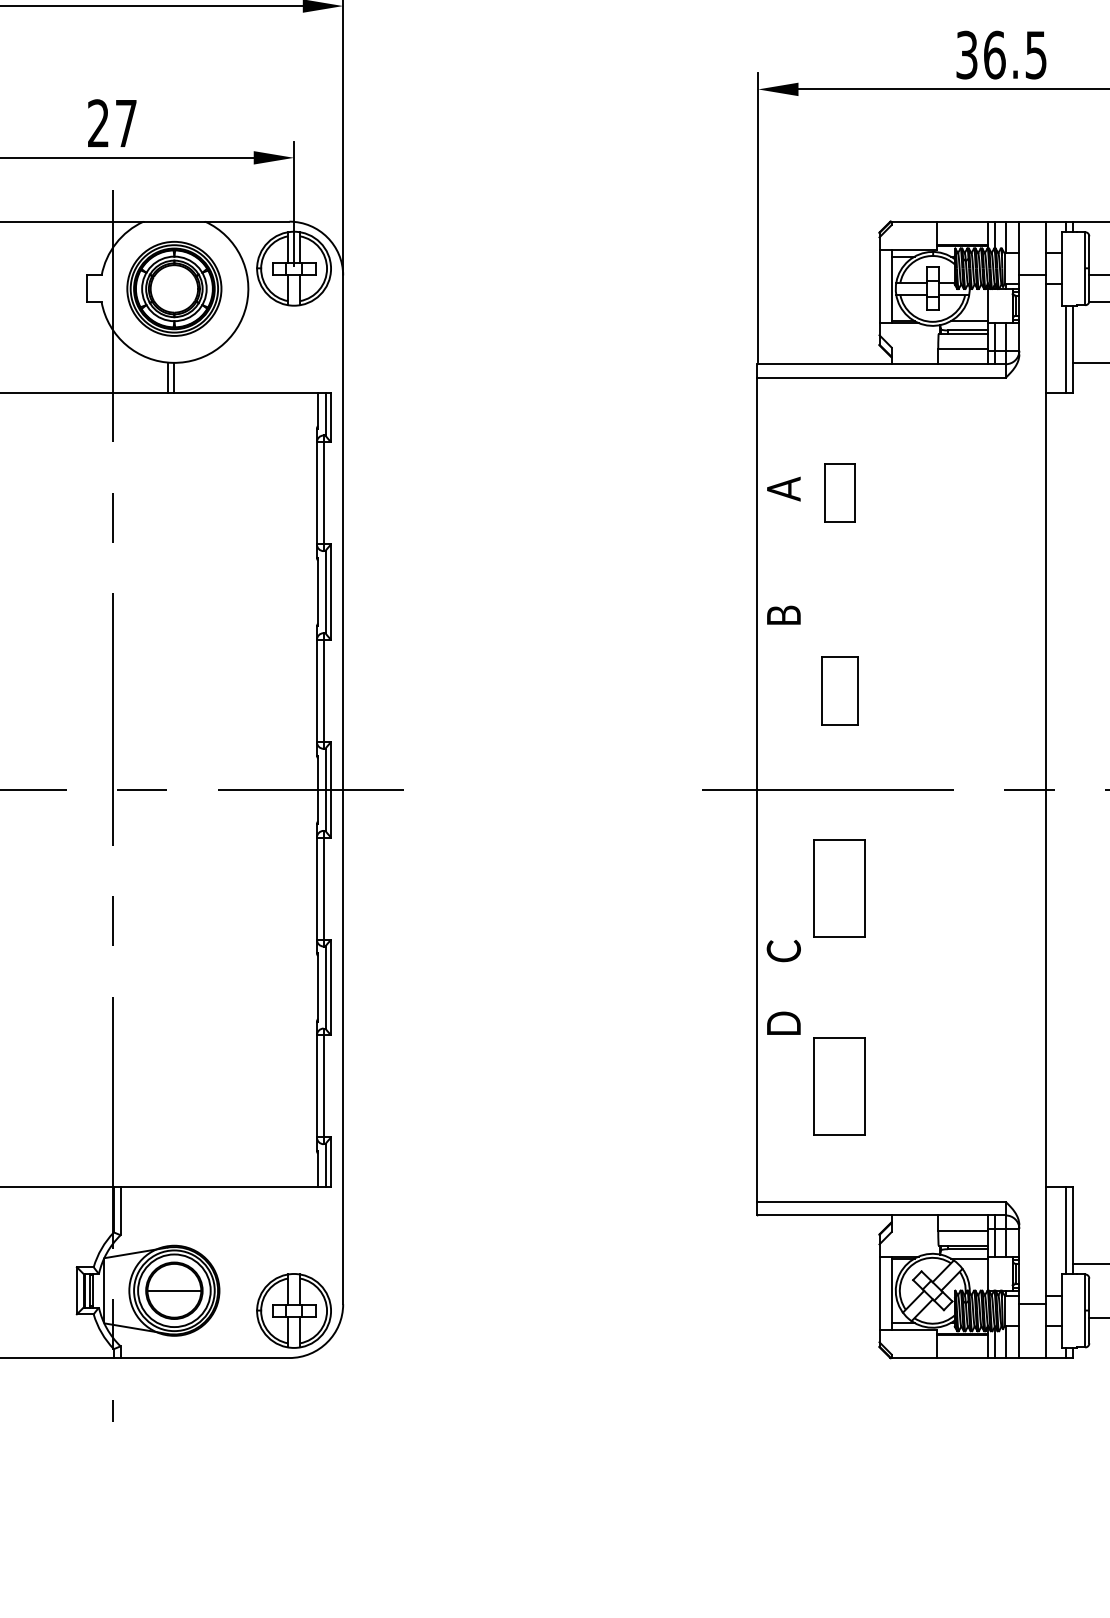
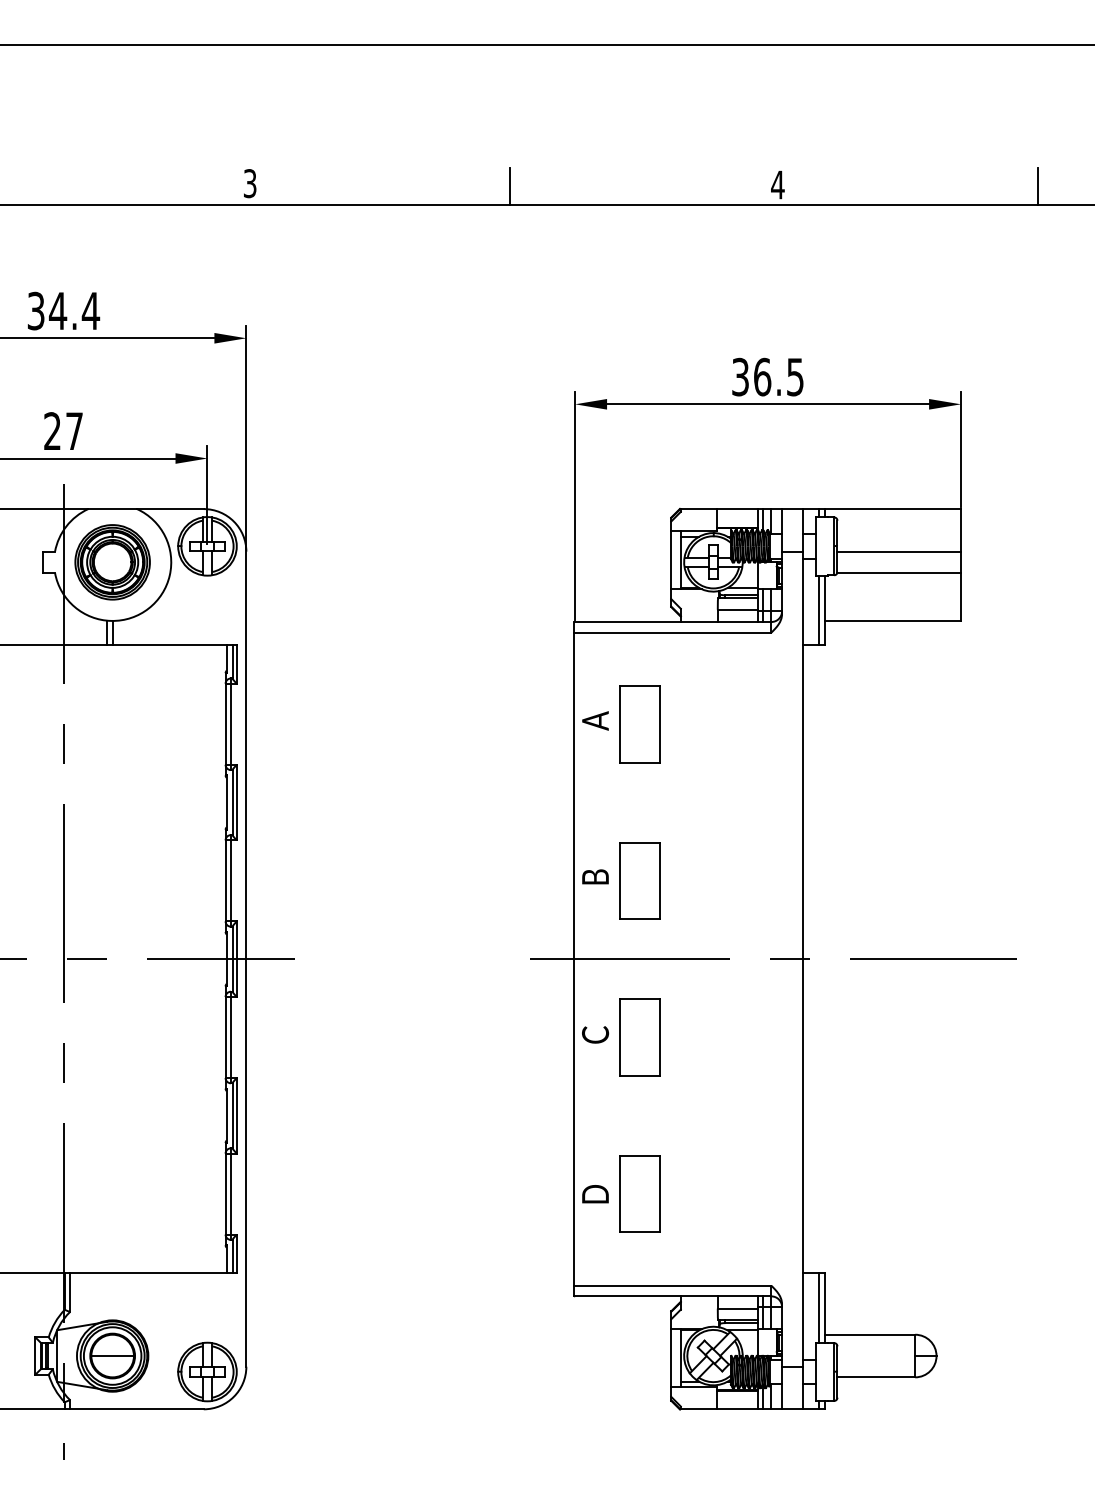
part: (839, 493) -> (639, 724), size x1.67
text: (783, 614) -> (595, 876), moved
part: (839, 690) -> (639, 880), size x1.43
text: (783, 950) -> (595, 1034), moved
text: (783, 1023) -> (595, 1194), moved

